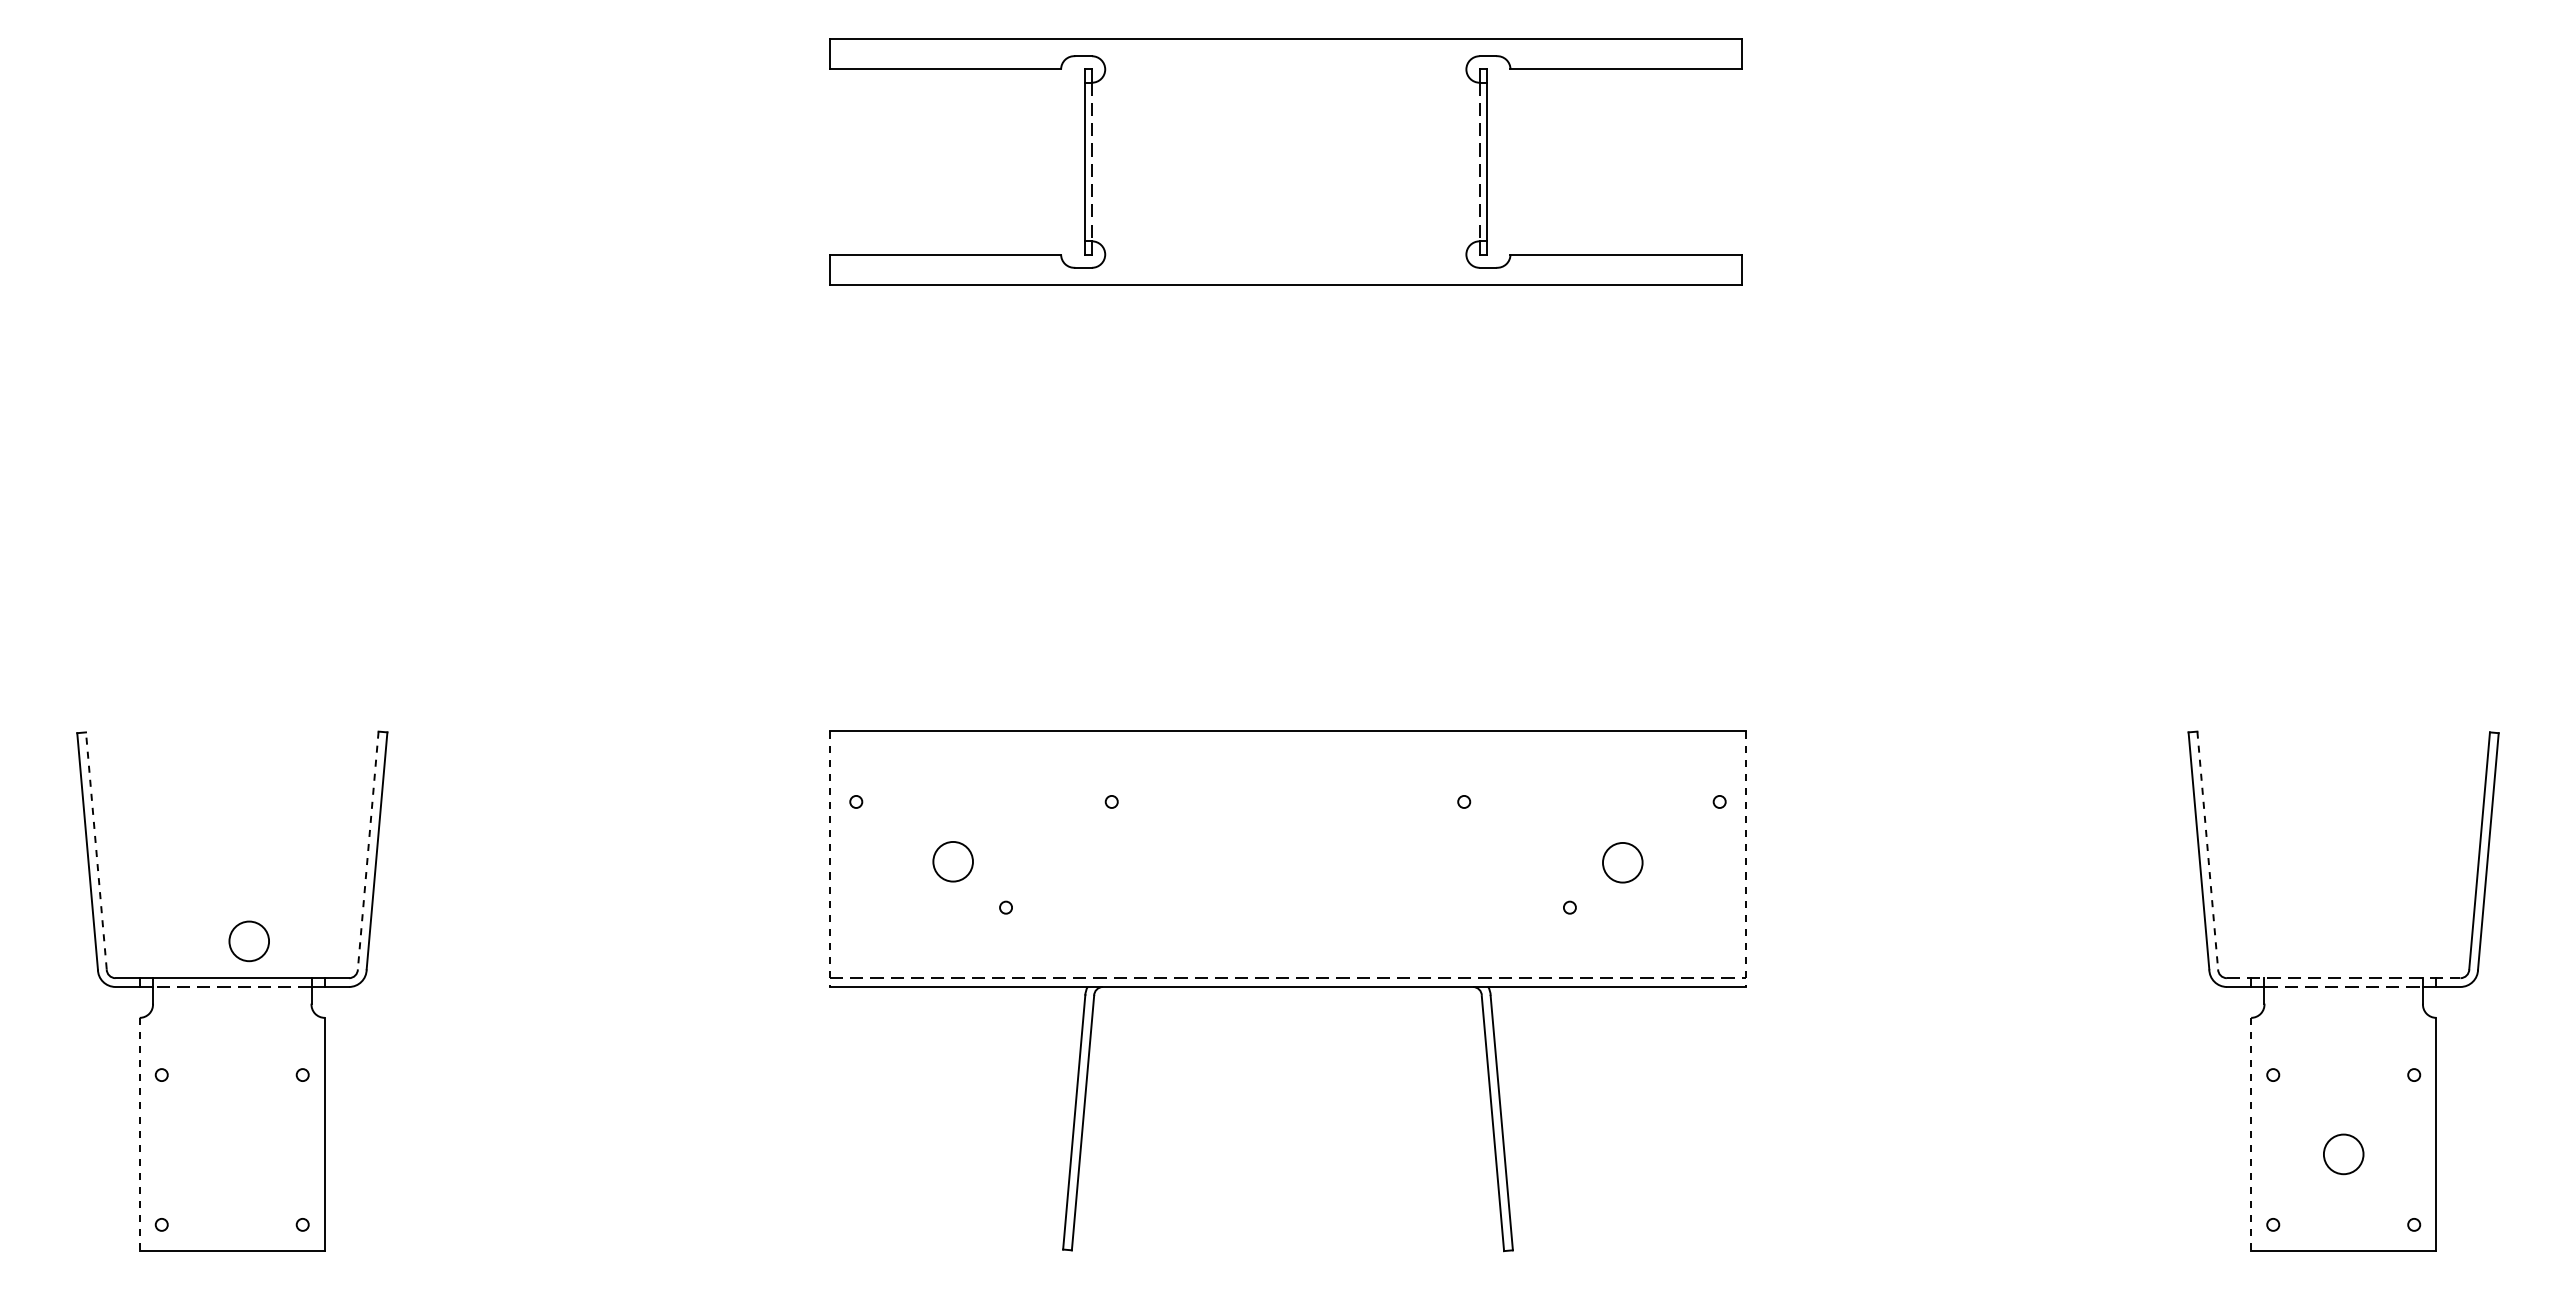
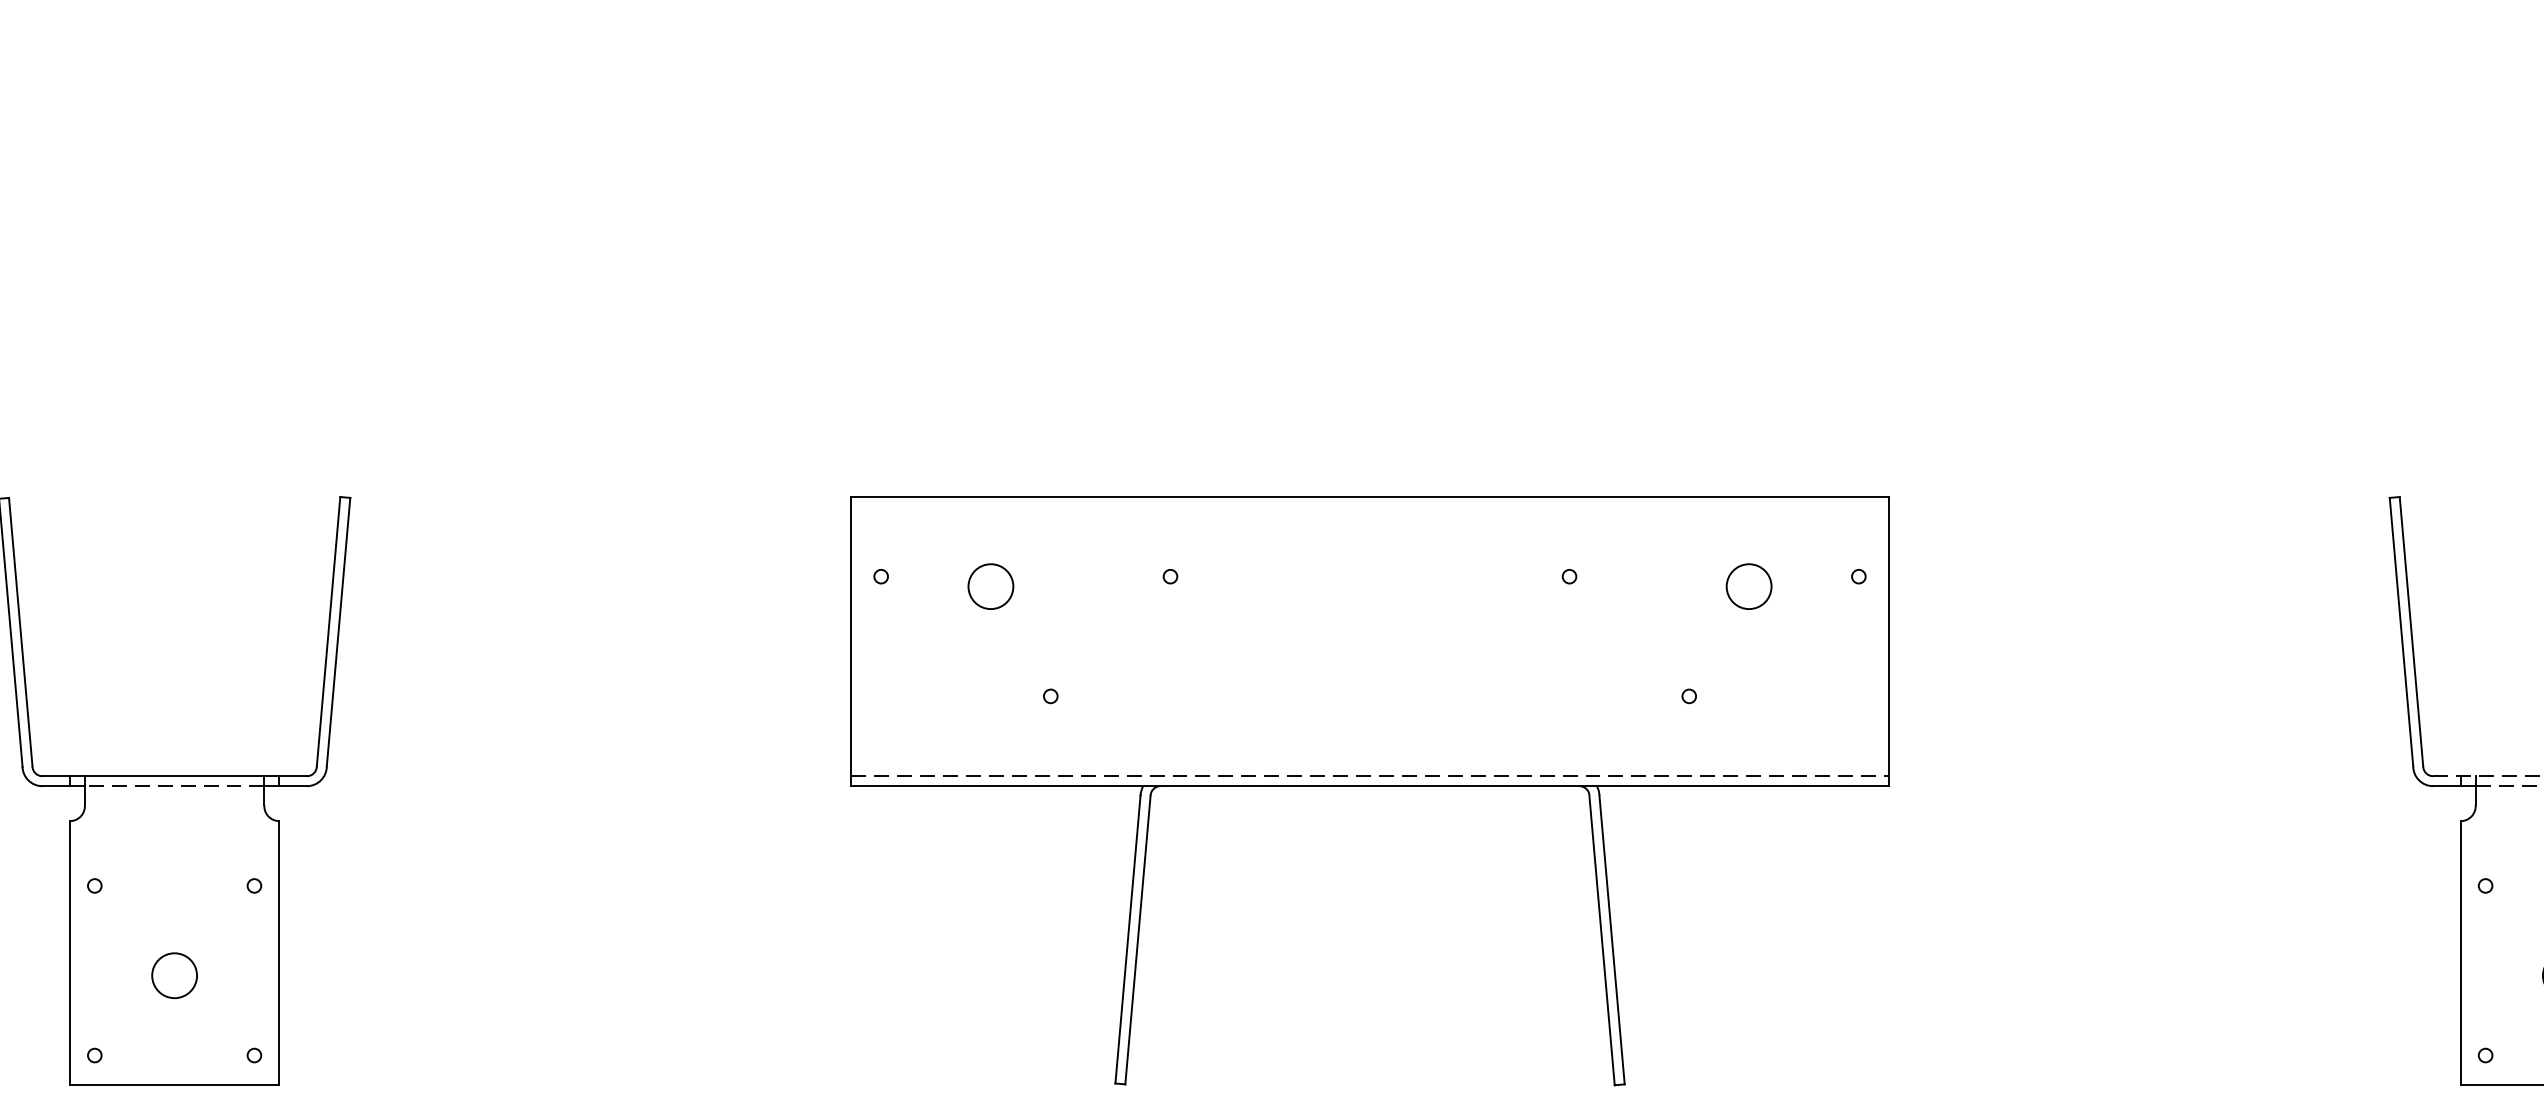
line: (96, 850) -> (20, 631), dashed -> solid
line: (368, 850) -> (328, 631), dashed -> solid
line: (2207, 850) -> (2411, 631), dashed -> solid
line: (829, 859) -> (850, 641), dashed -> solid
line: (1746, 859) -> (1889, 641), dashed -> solid
circle: (952, 861) -> (990, 586), moved
circle: (1622, 862) -> (1748, 586), moved
circle: (248, 941) -> (173, 975), moved
line: (139, 1134) -> (69, 953), dashed -> solid
line: (2251, 1134) -> (2461, 953), dashed -> solid

